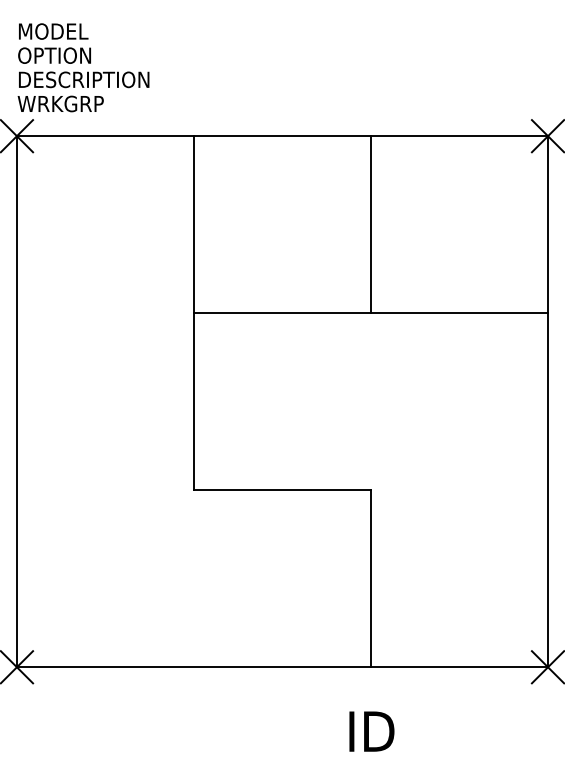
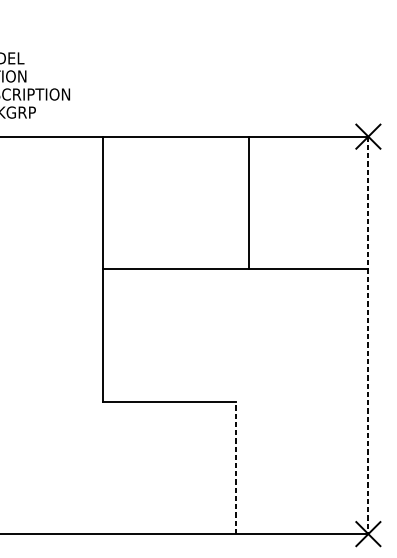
line: (371, 224) -> (249, 202), moved
line: (548, 401) -> (368, 335), solid -> dashed
line: (371, 578) -> (236, 467), solid -> dashed

